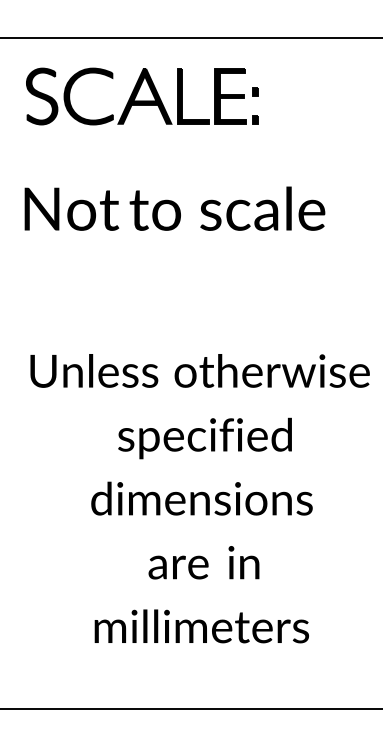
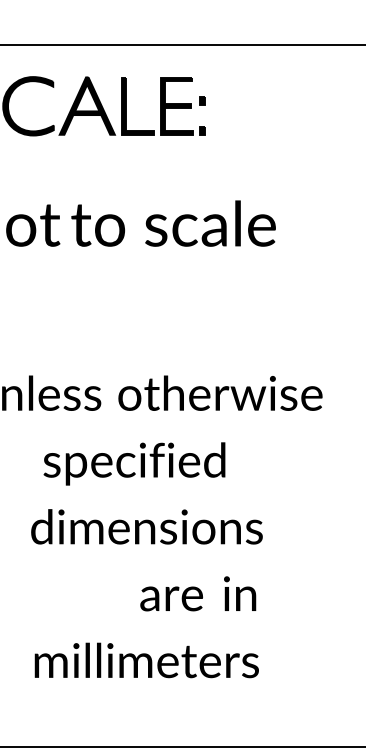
text: (204, 438) -> (133, 463), moved
text: (203, 562) -> (197, 593), moved

